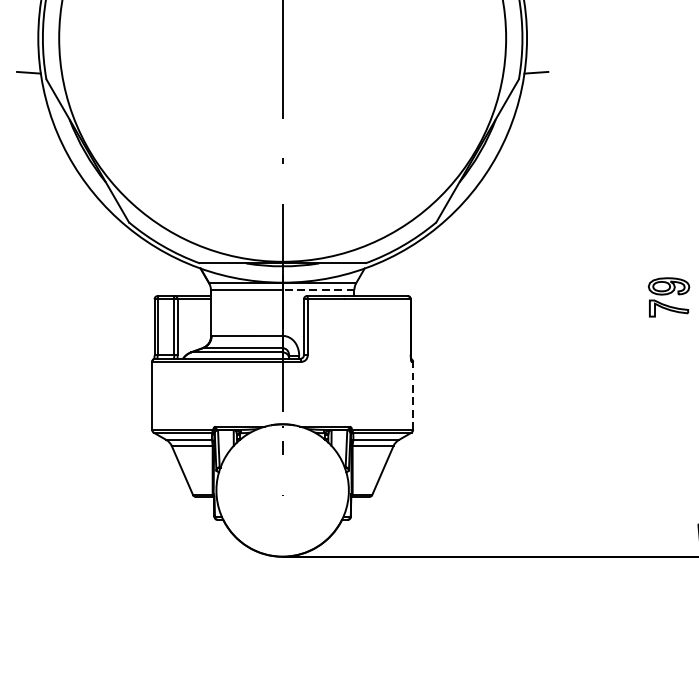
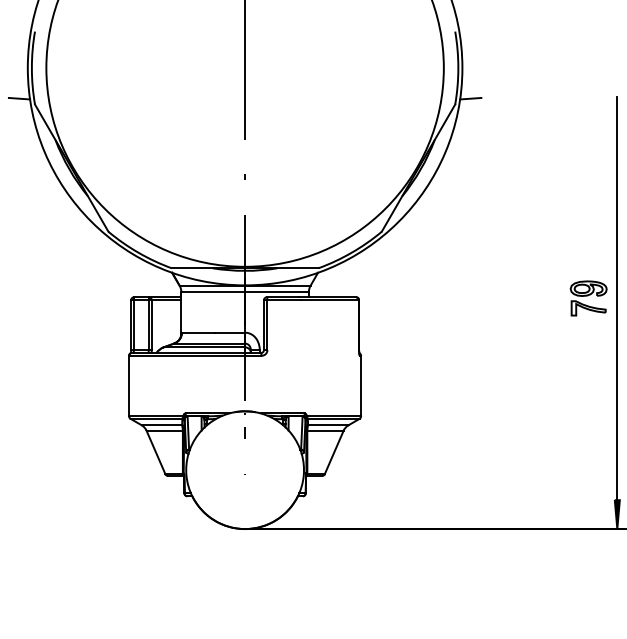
line: (319, 289) -> (277, 291), dashed -> solid
line: (413, 395) -> (361, 385), dashed -> solid

